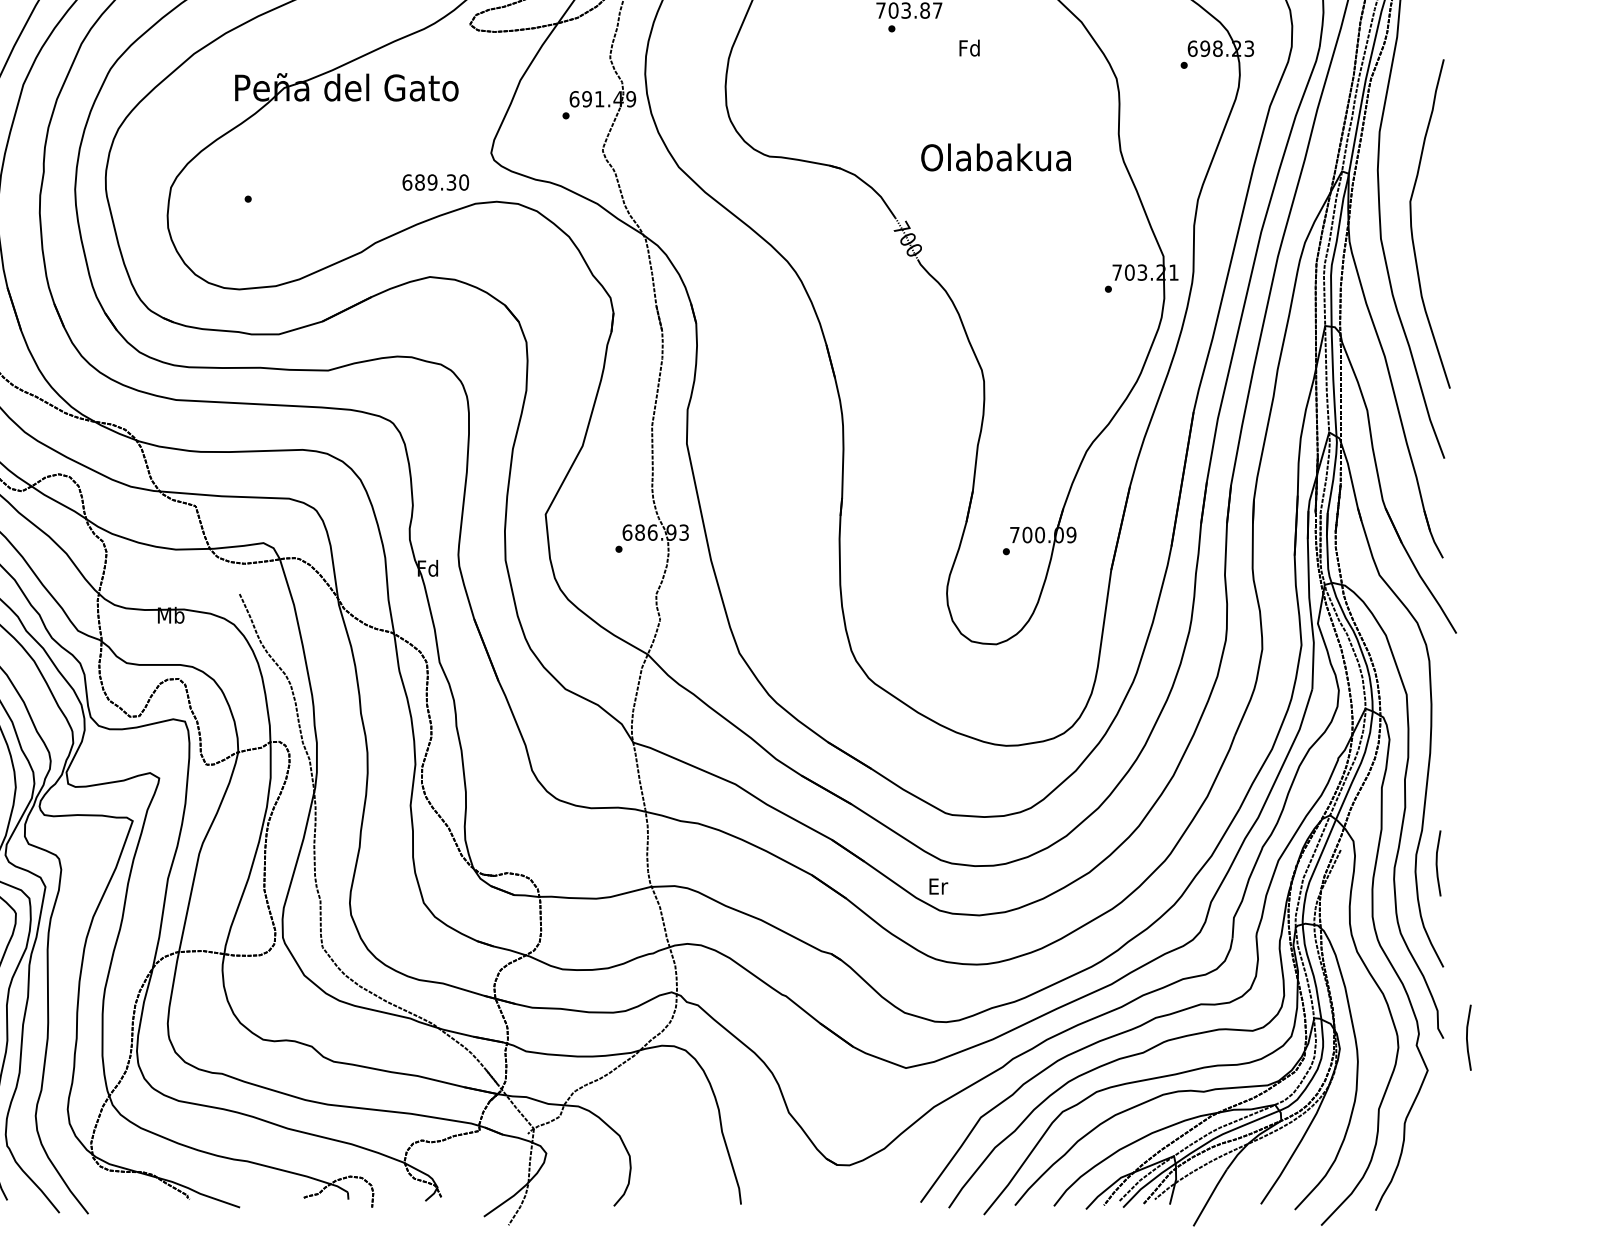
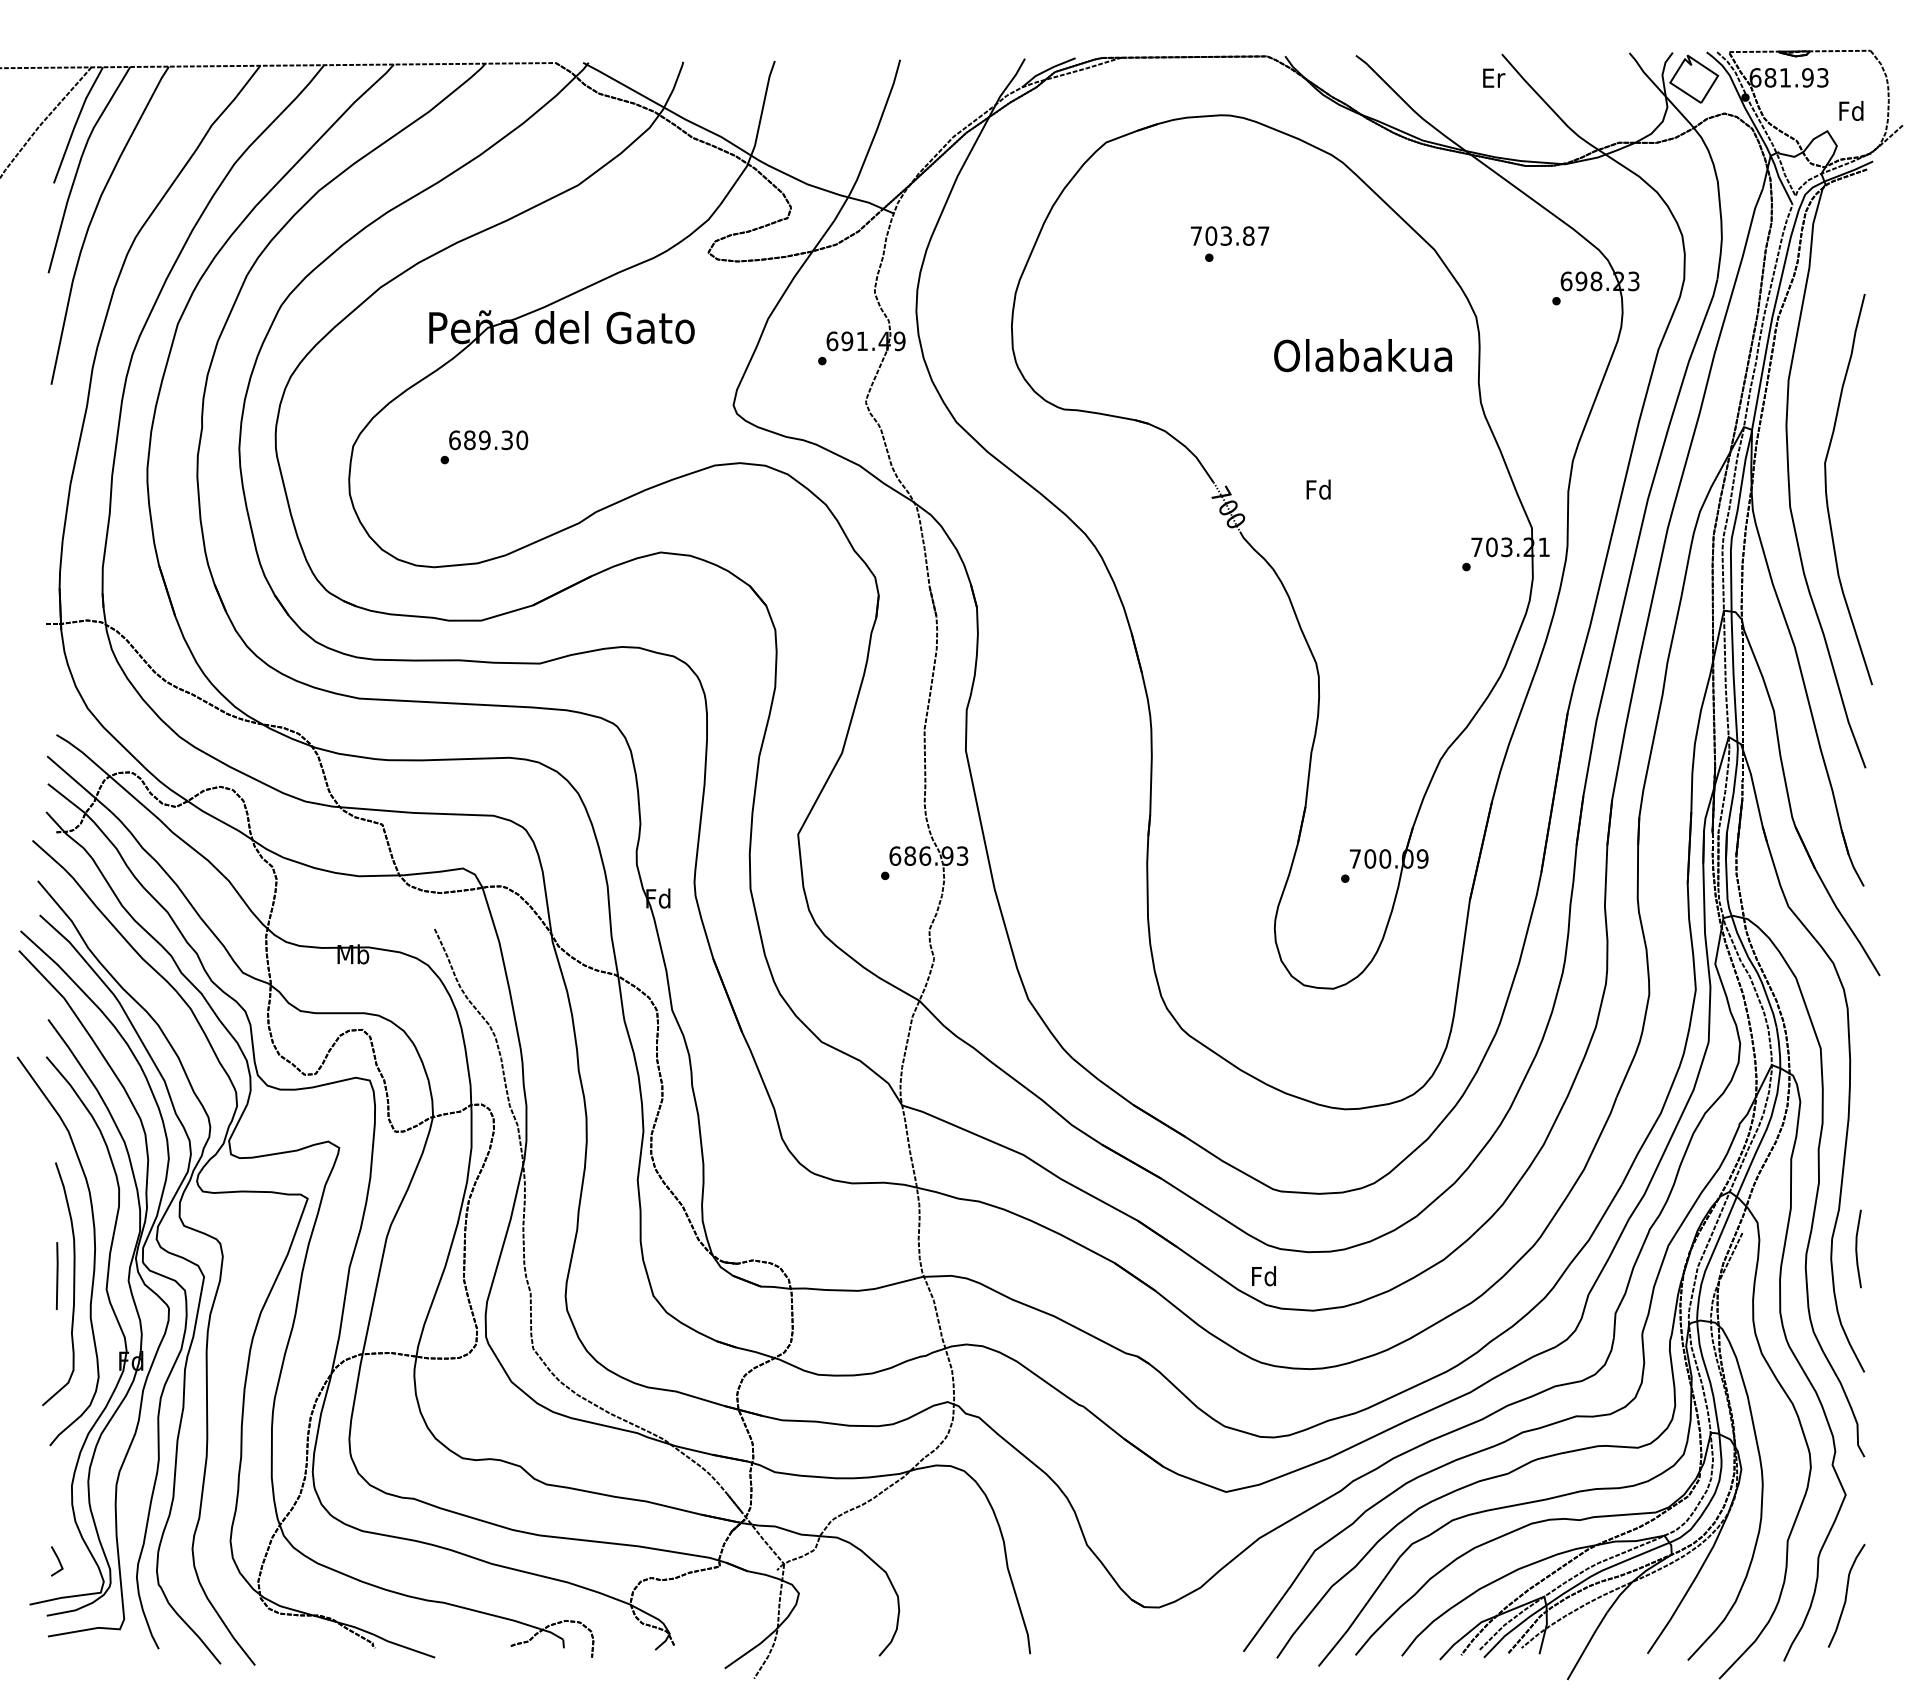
text: (969, 47) -> (1318, 489), moved
text: (995, 157) -> (1362, 355), moved
text: (435, 182) -> (488, 440), moved
text: (938, 886) -> (1264, 1276), Er -> Fd
line: (1467, 1037) -> (1893, 1455), removed
curve: (1428, 1155) -> (1846, 1595), added

